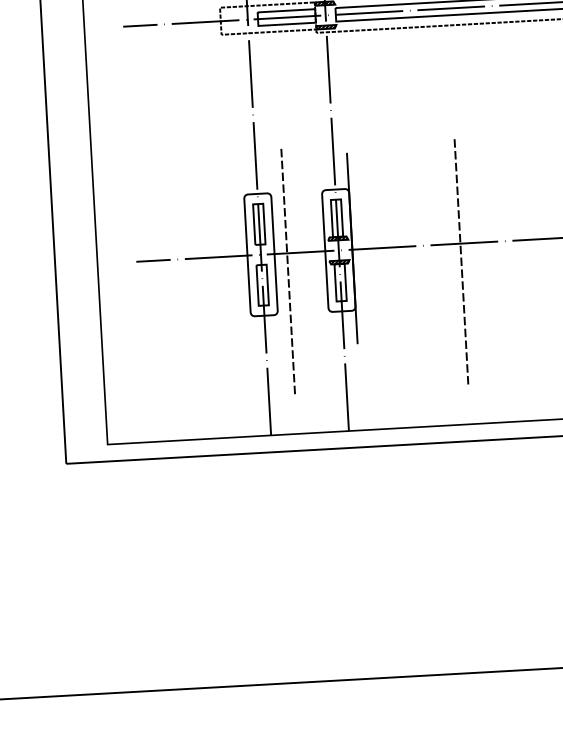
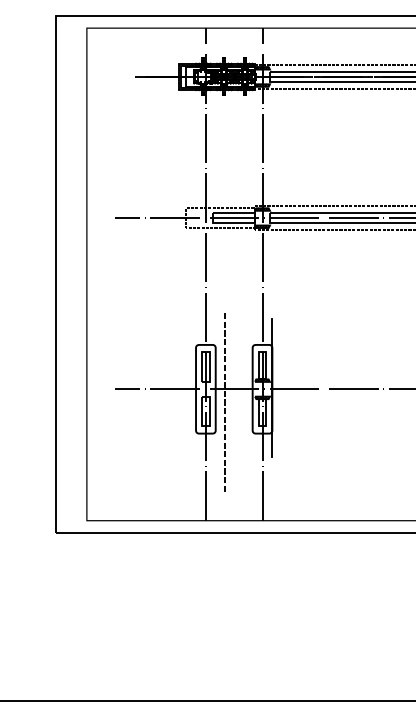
line: (462, 260) -> (351, 401), removed

